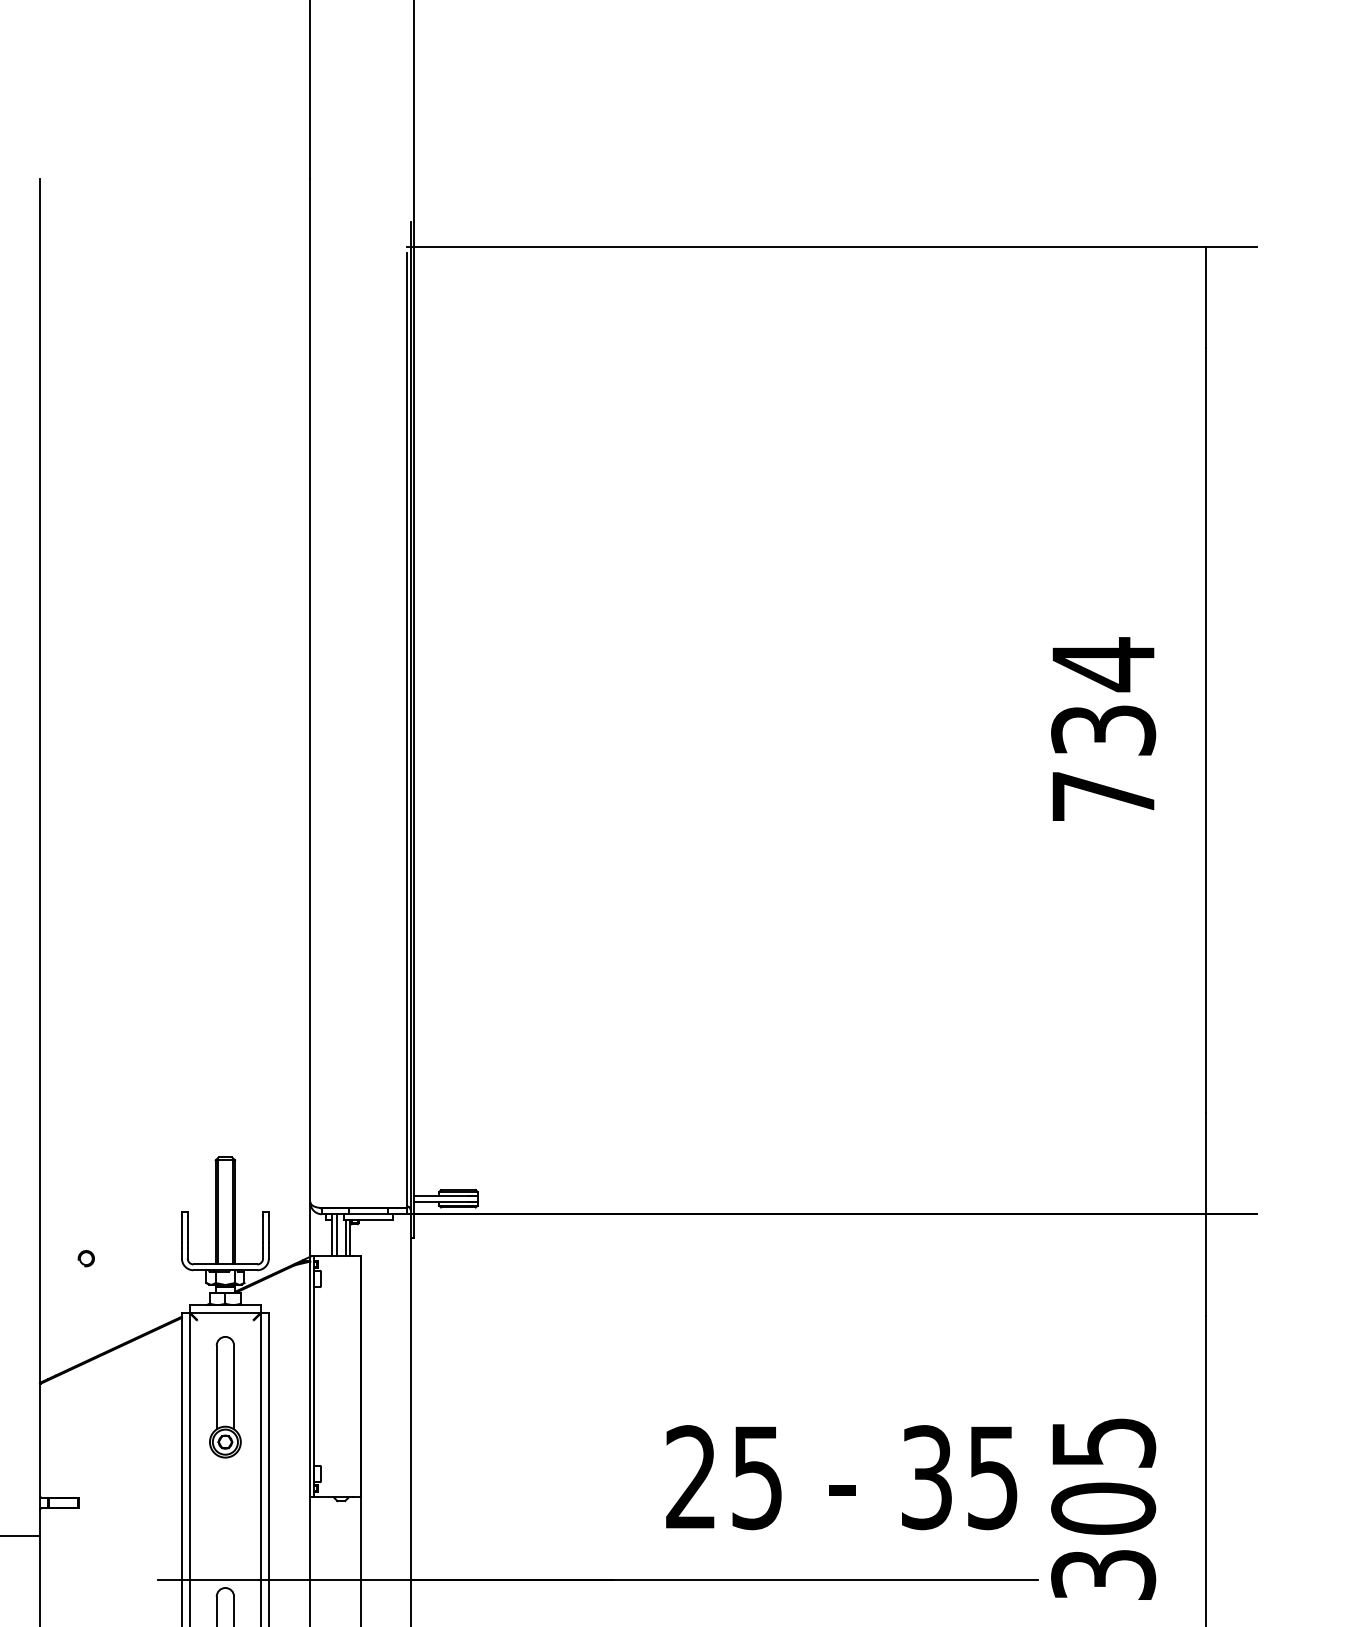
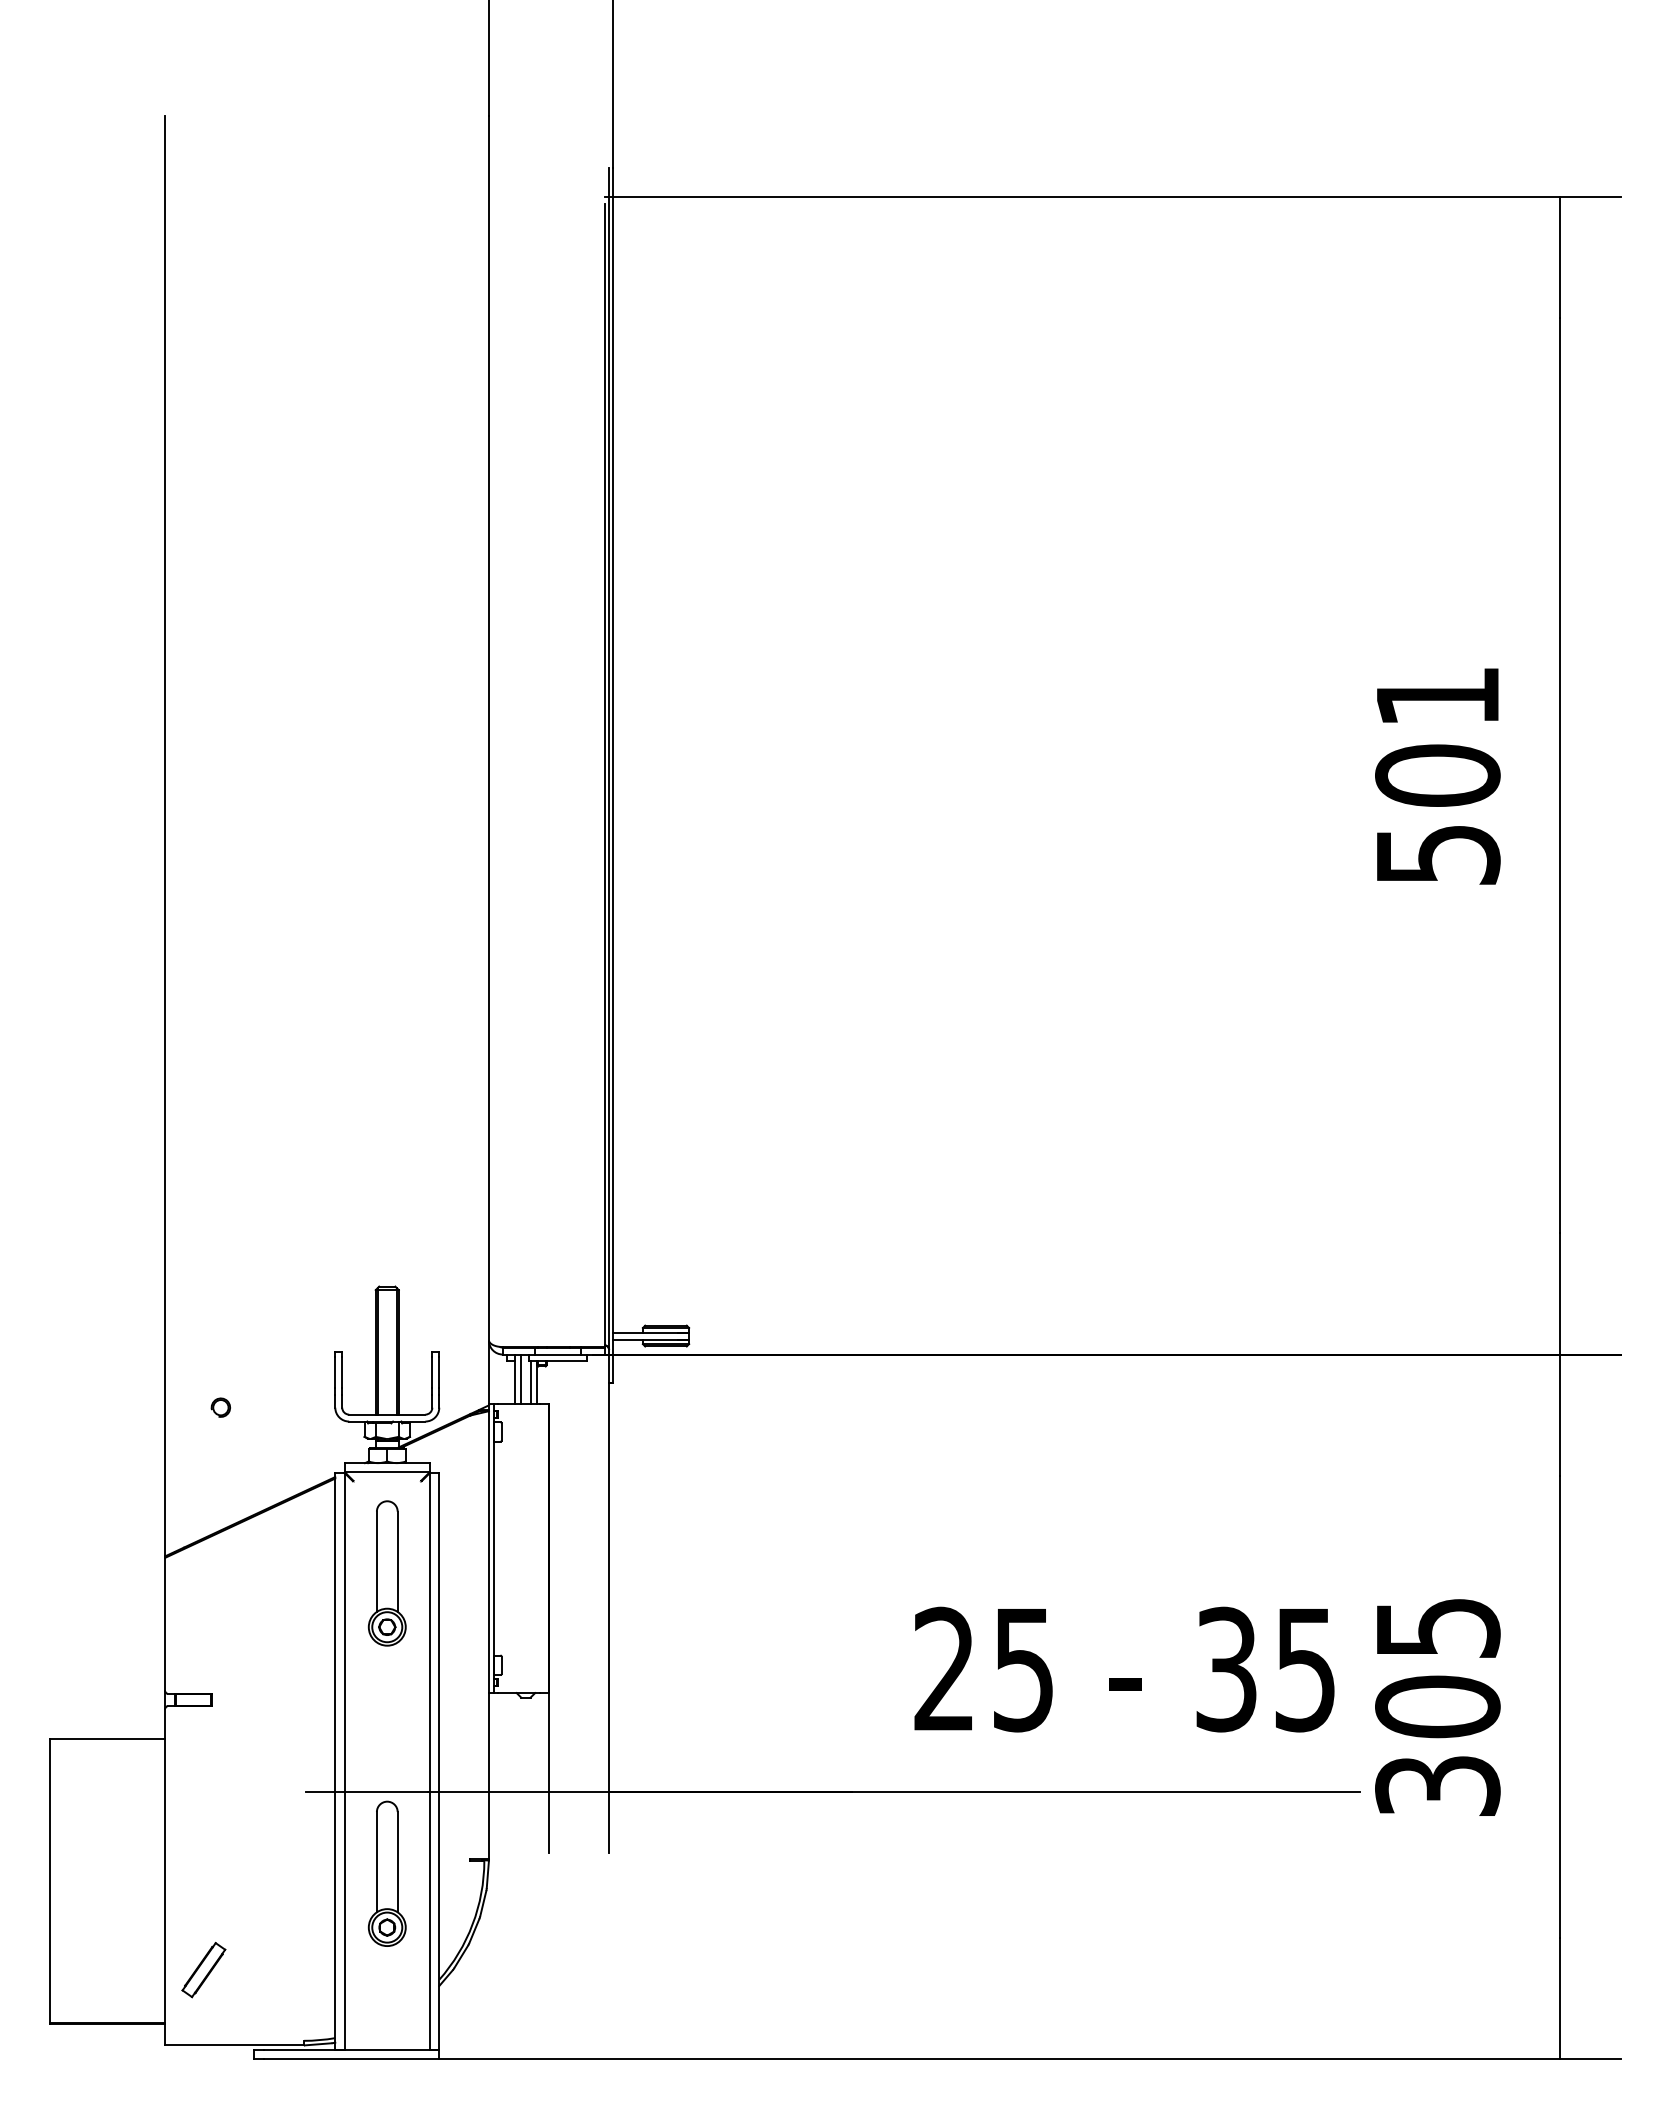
text: (1103, 729) -> (1437, 774), 734 -> 501

